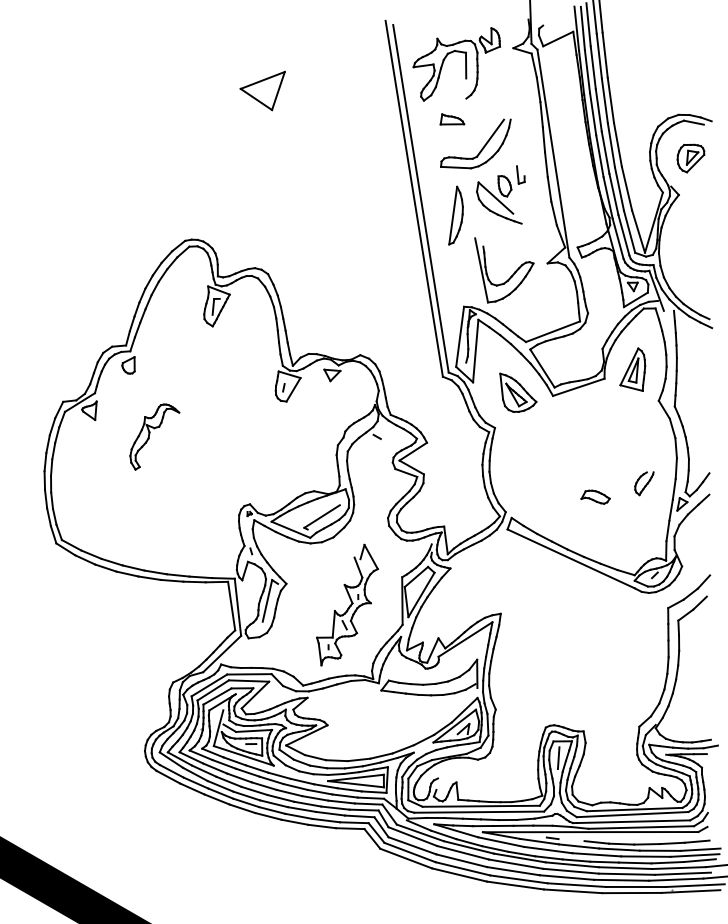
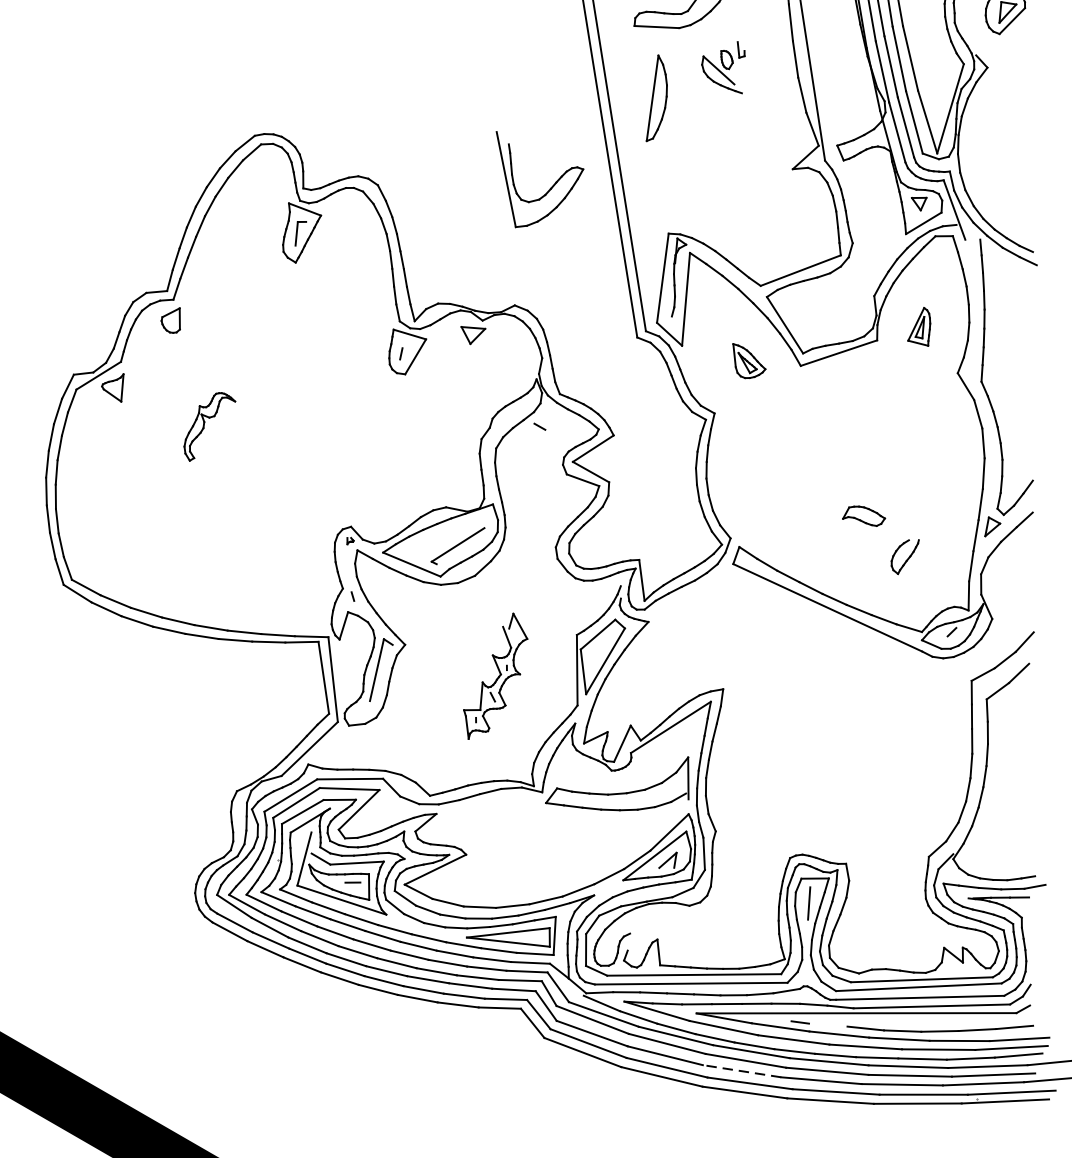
part: (500, 194) -> (722, 66), size x0.6
part: (510, 276) -> (549, 188), moved
part: (632, 369) -> (918, 326), size x0.6
part: (518, 392) -> (749, 360), size x0.6
part: (154, 436) -> (209, 426), size x0.7
part: (644, 483) -> (905, 556), moved
part: (347, 604) -> (495, 675), size x0.7
line: (513, 871) -> (742, 1071), solid -> dashed

